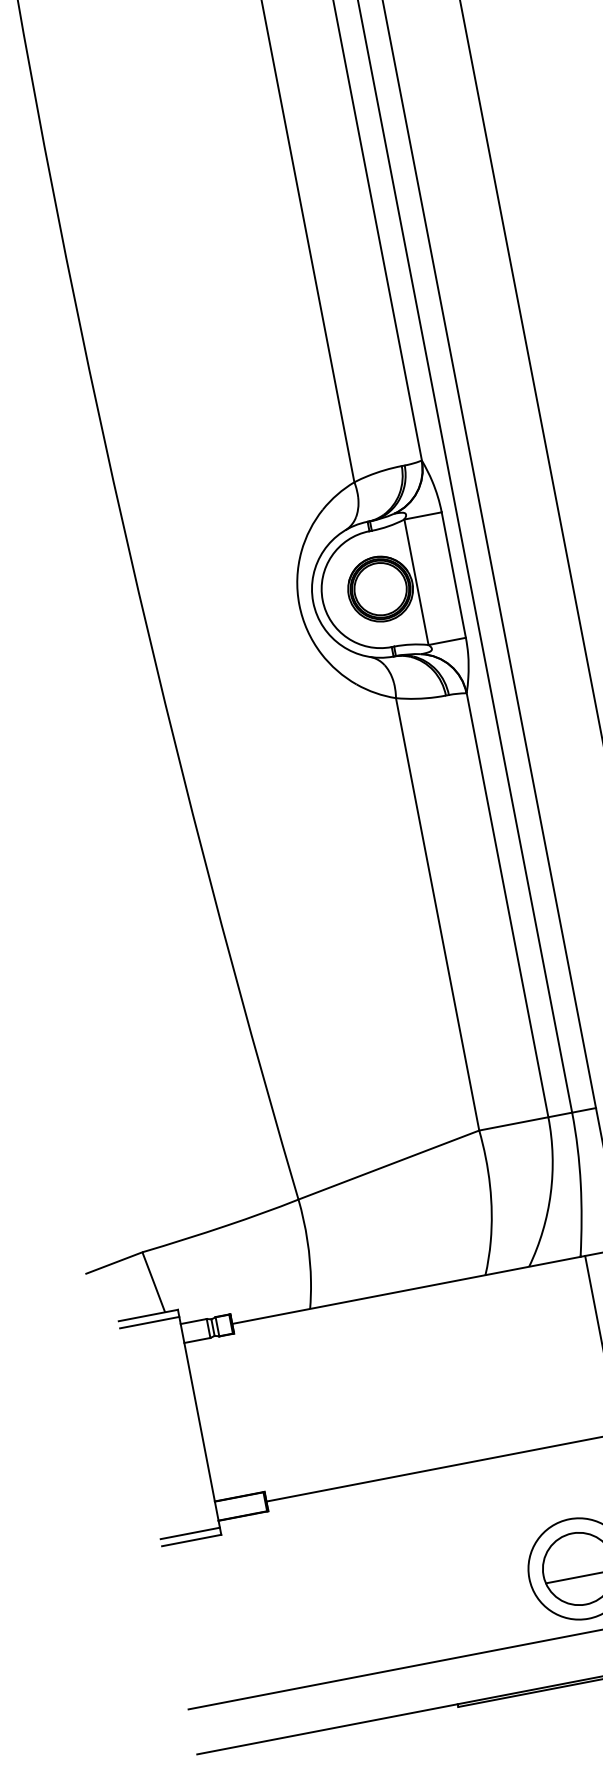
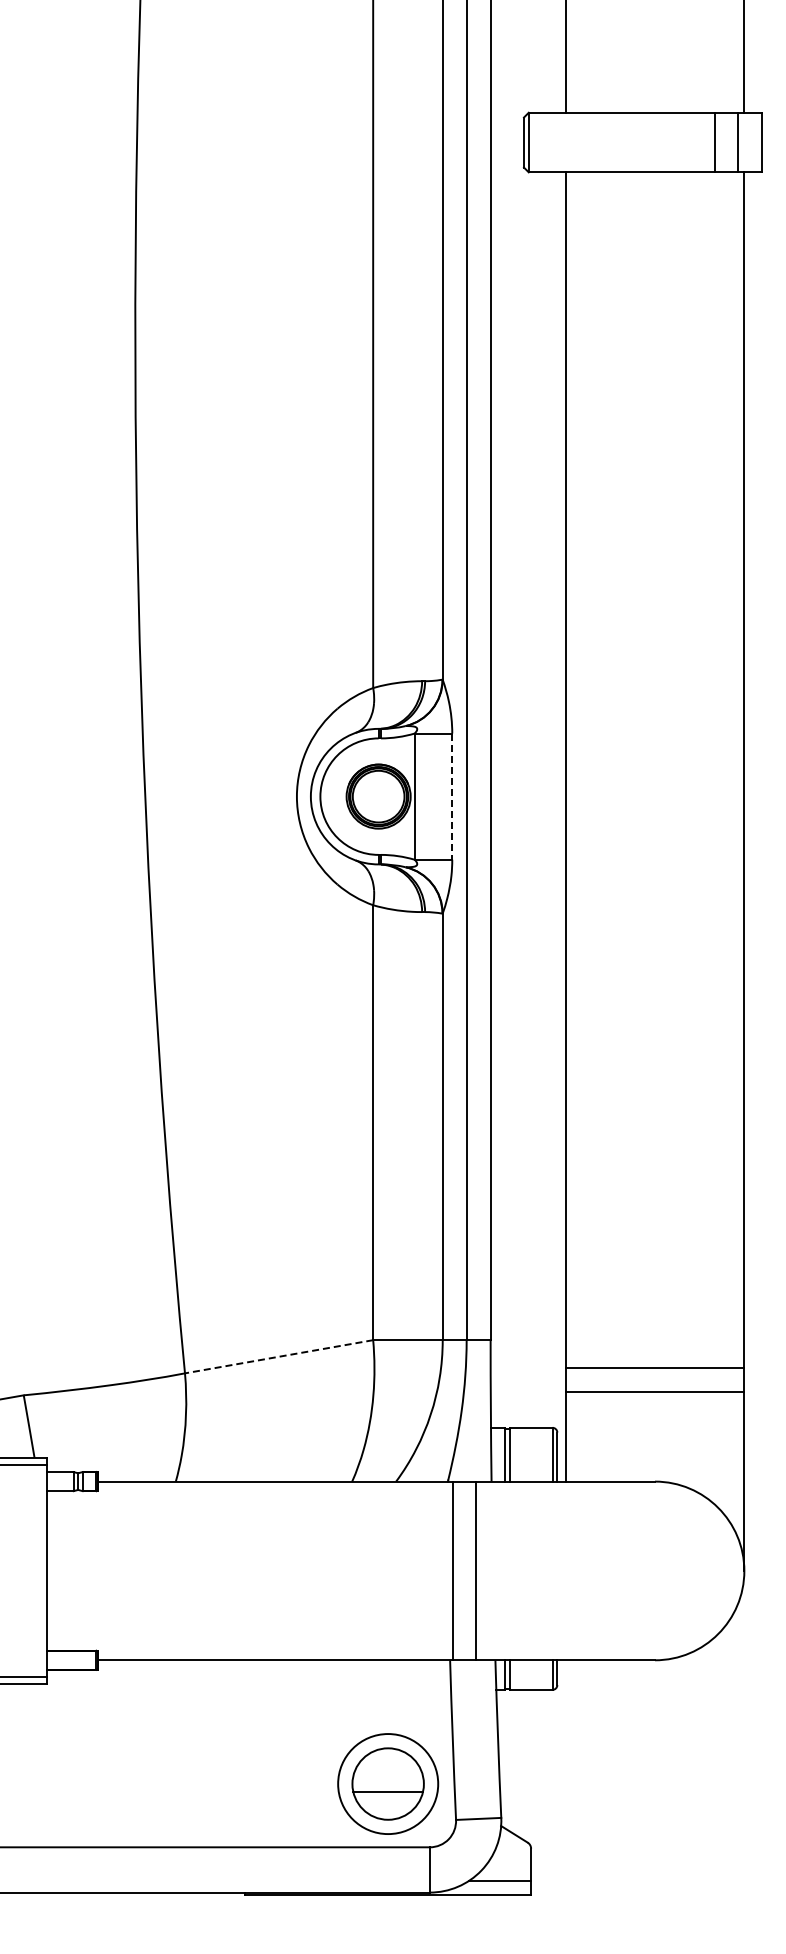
line: (454, 575) -> (452, 797), solid -> dashed
line: (389, 1164) -> (279, 1356), solid -> dashed

